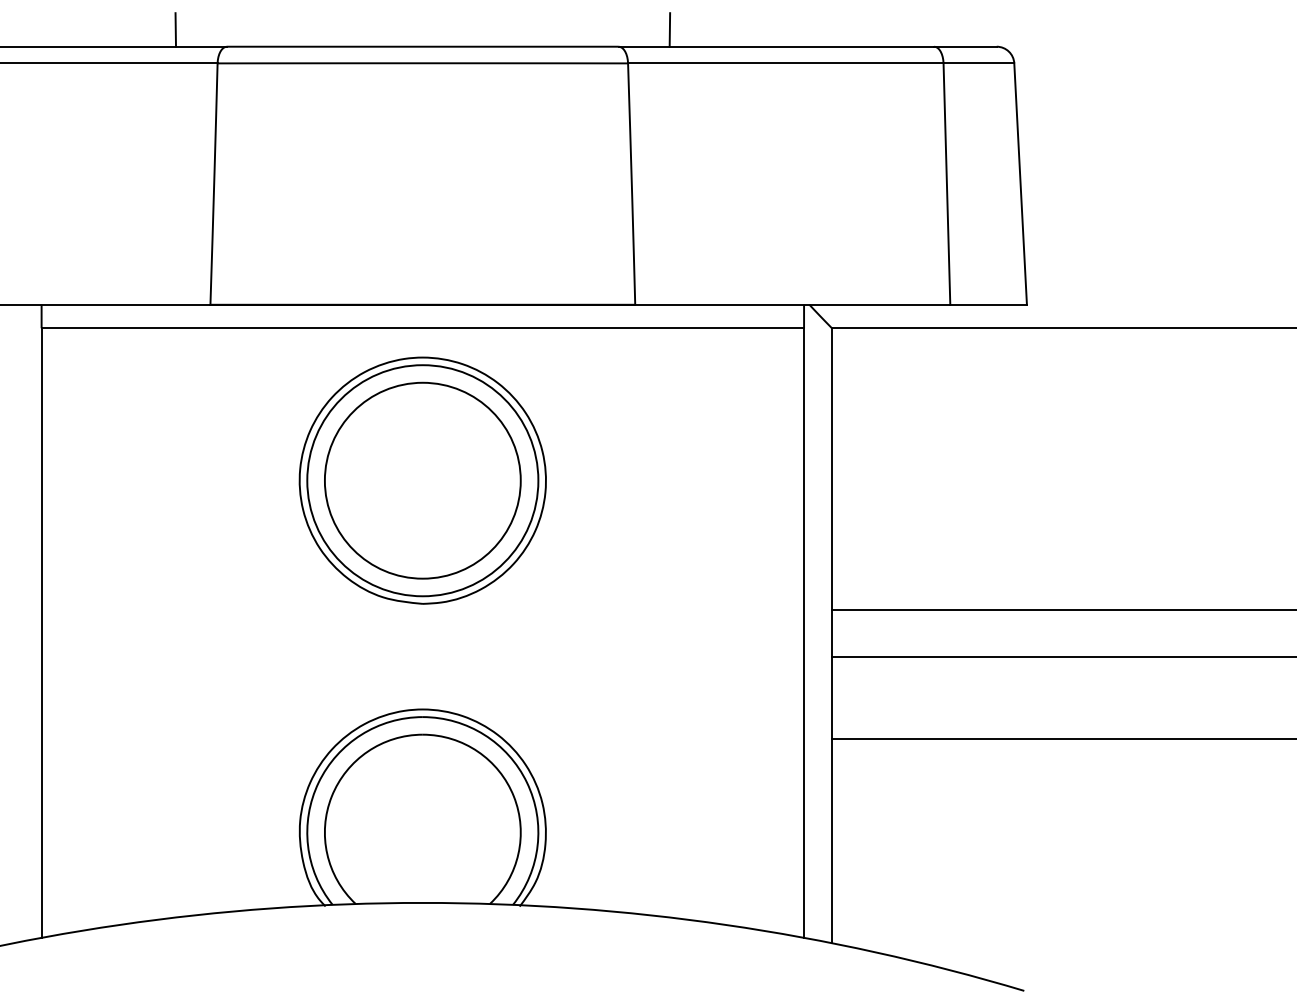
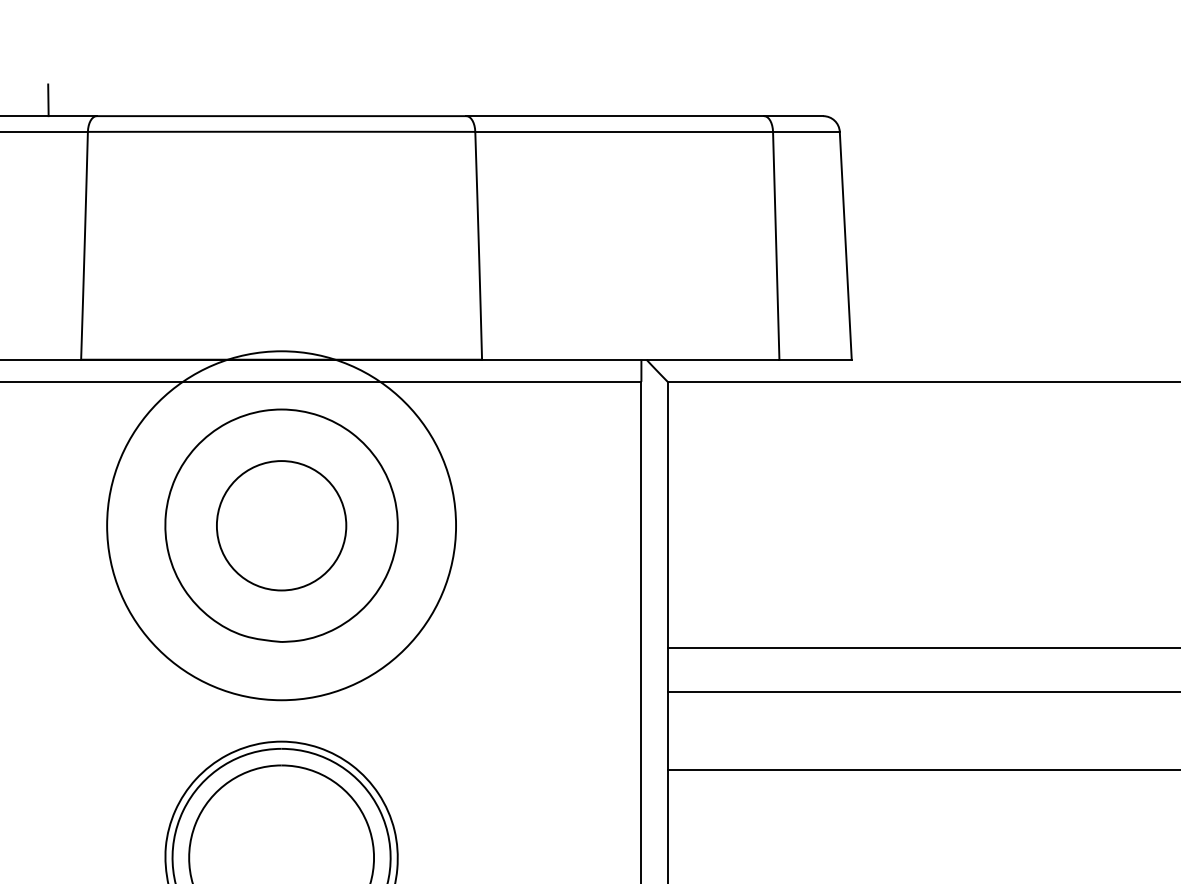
line: (669, 29) -> (514, 99), removed
circle: (422, 480) -> (281, 525), size x0.7
circle: (422, 480) -> (281, 525), size x1.6

